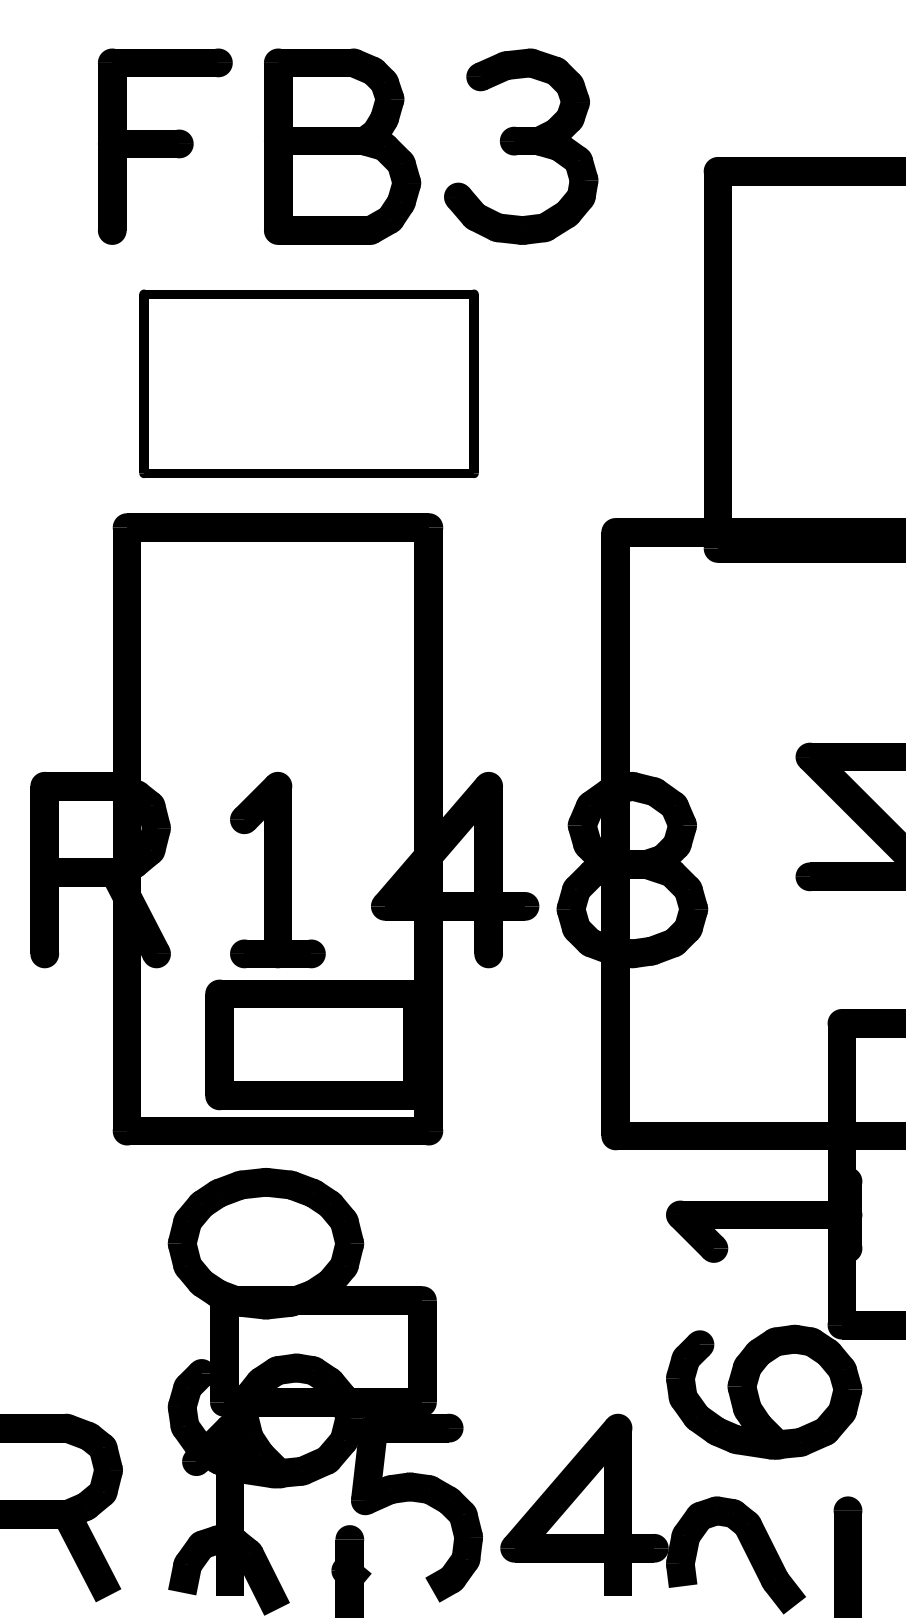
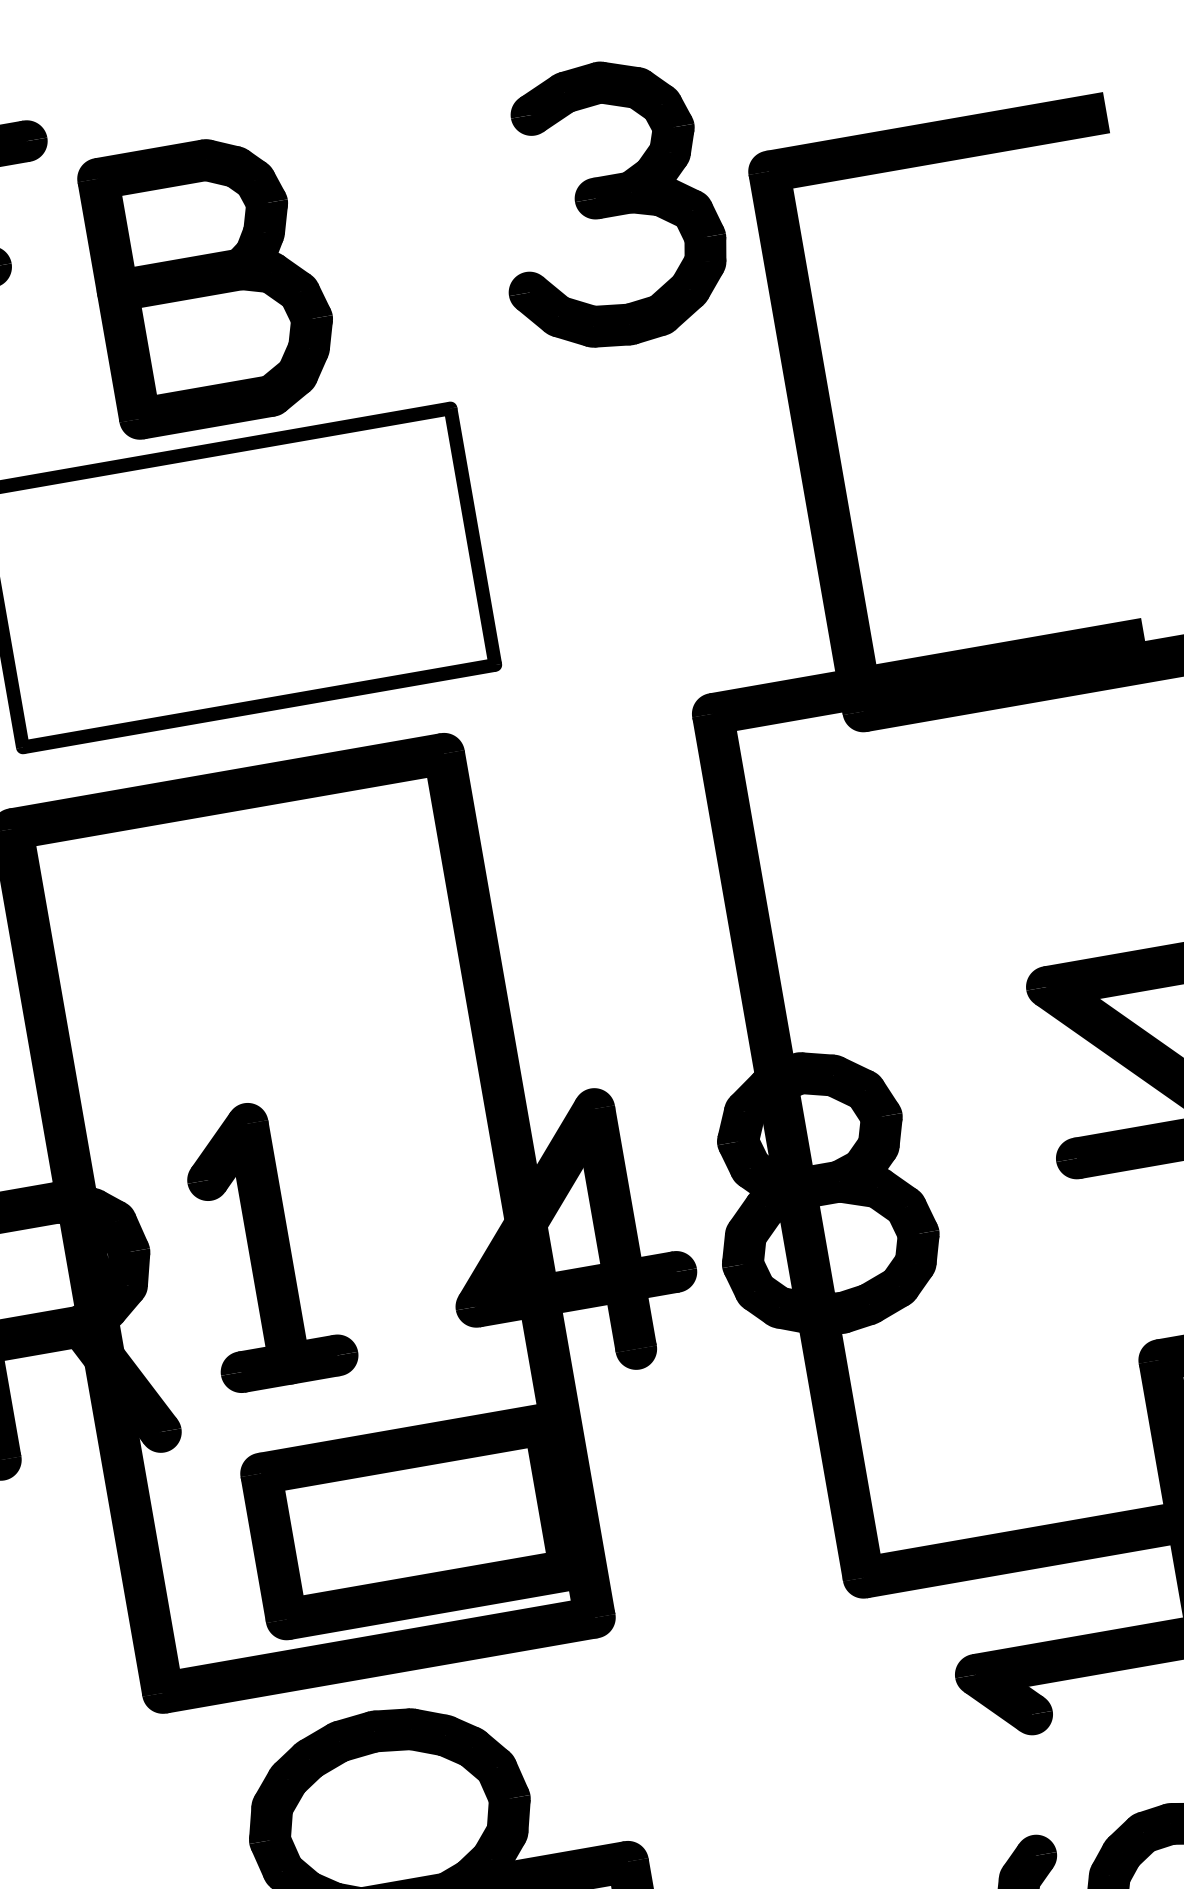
part: (342, 146) -> (210, 282), moved
part: (521, 146) -> (607, 204), moved
part: (277, 870) -> (268, 1244), moved

